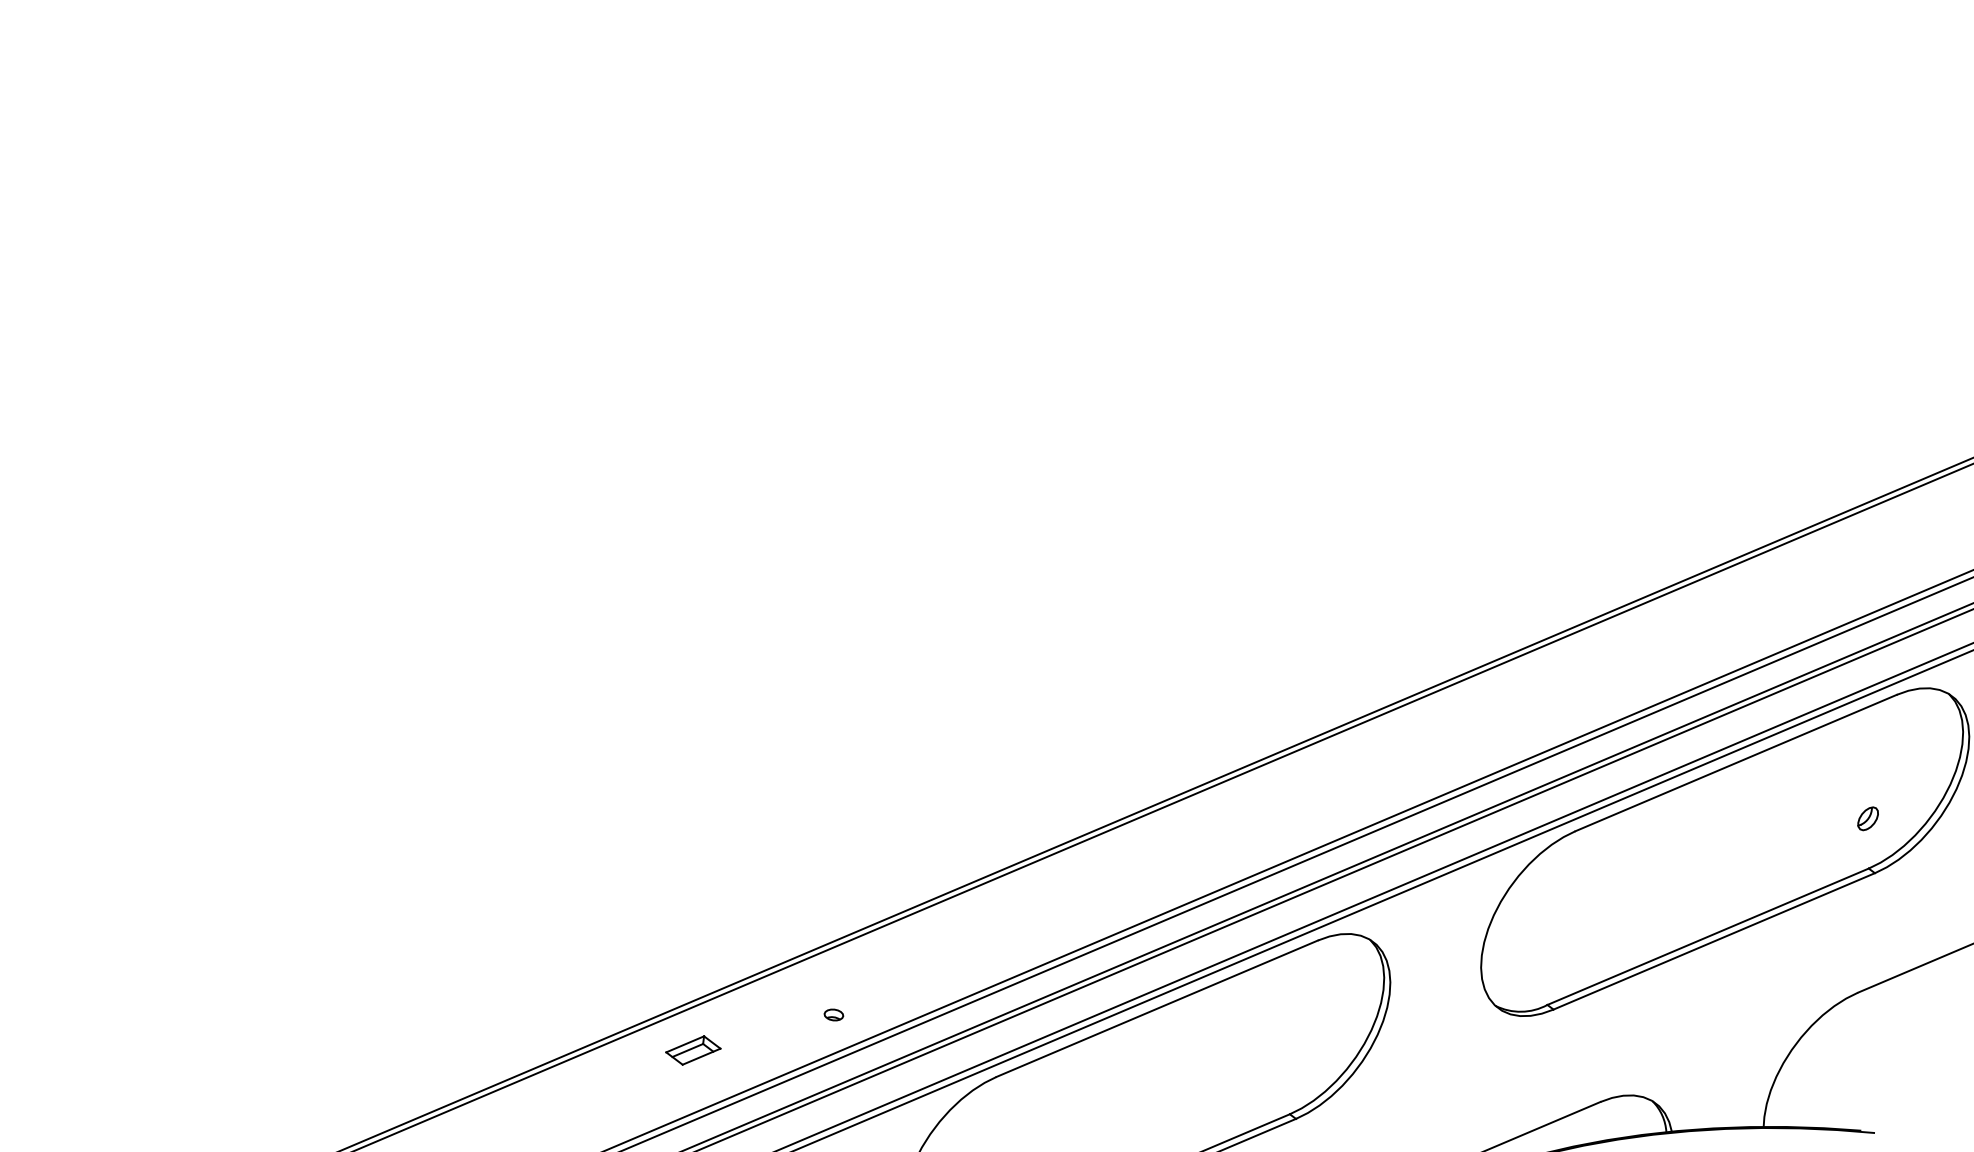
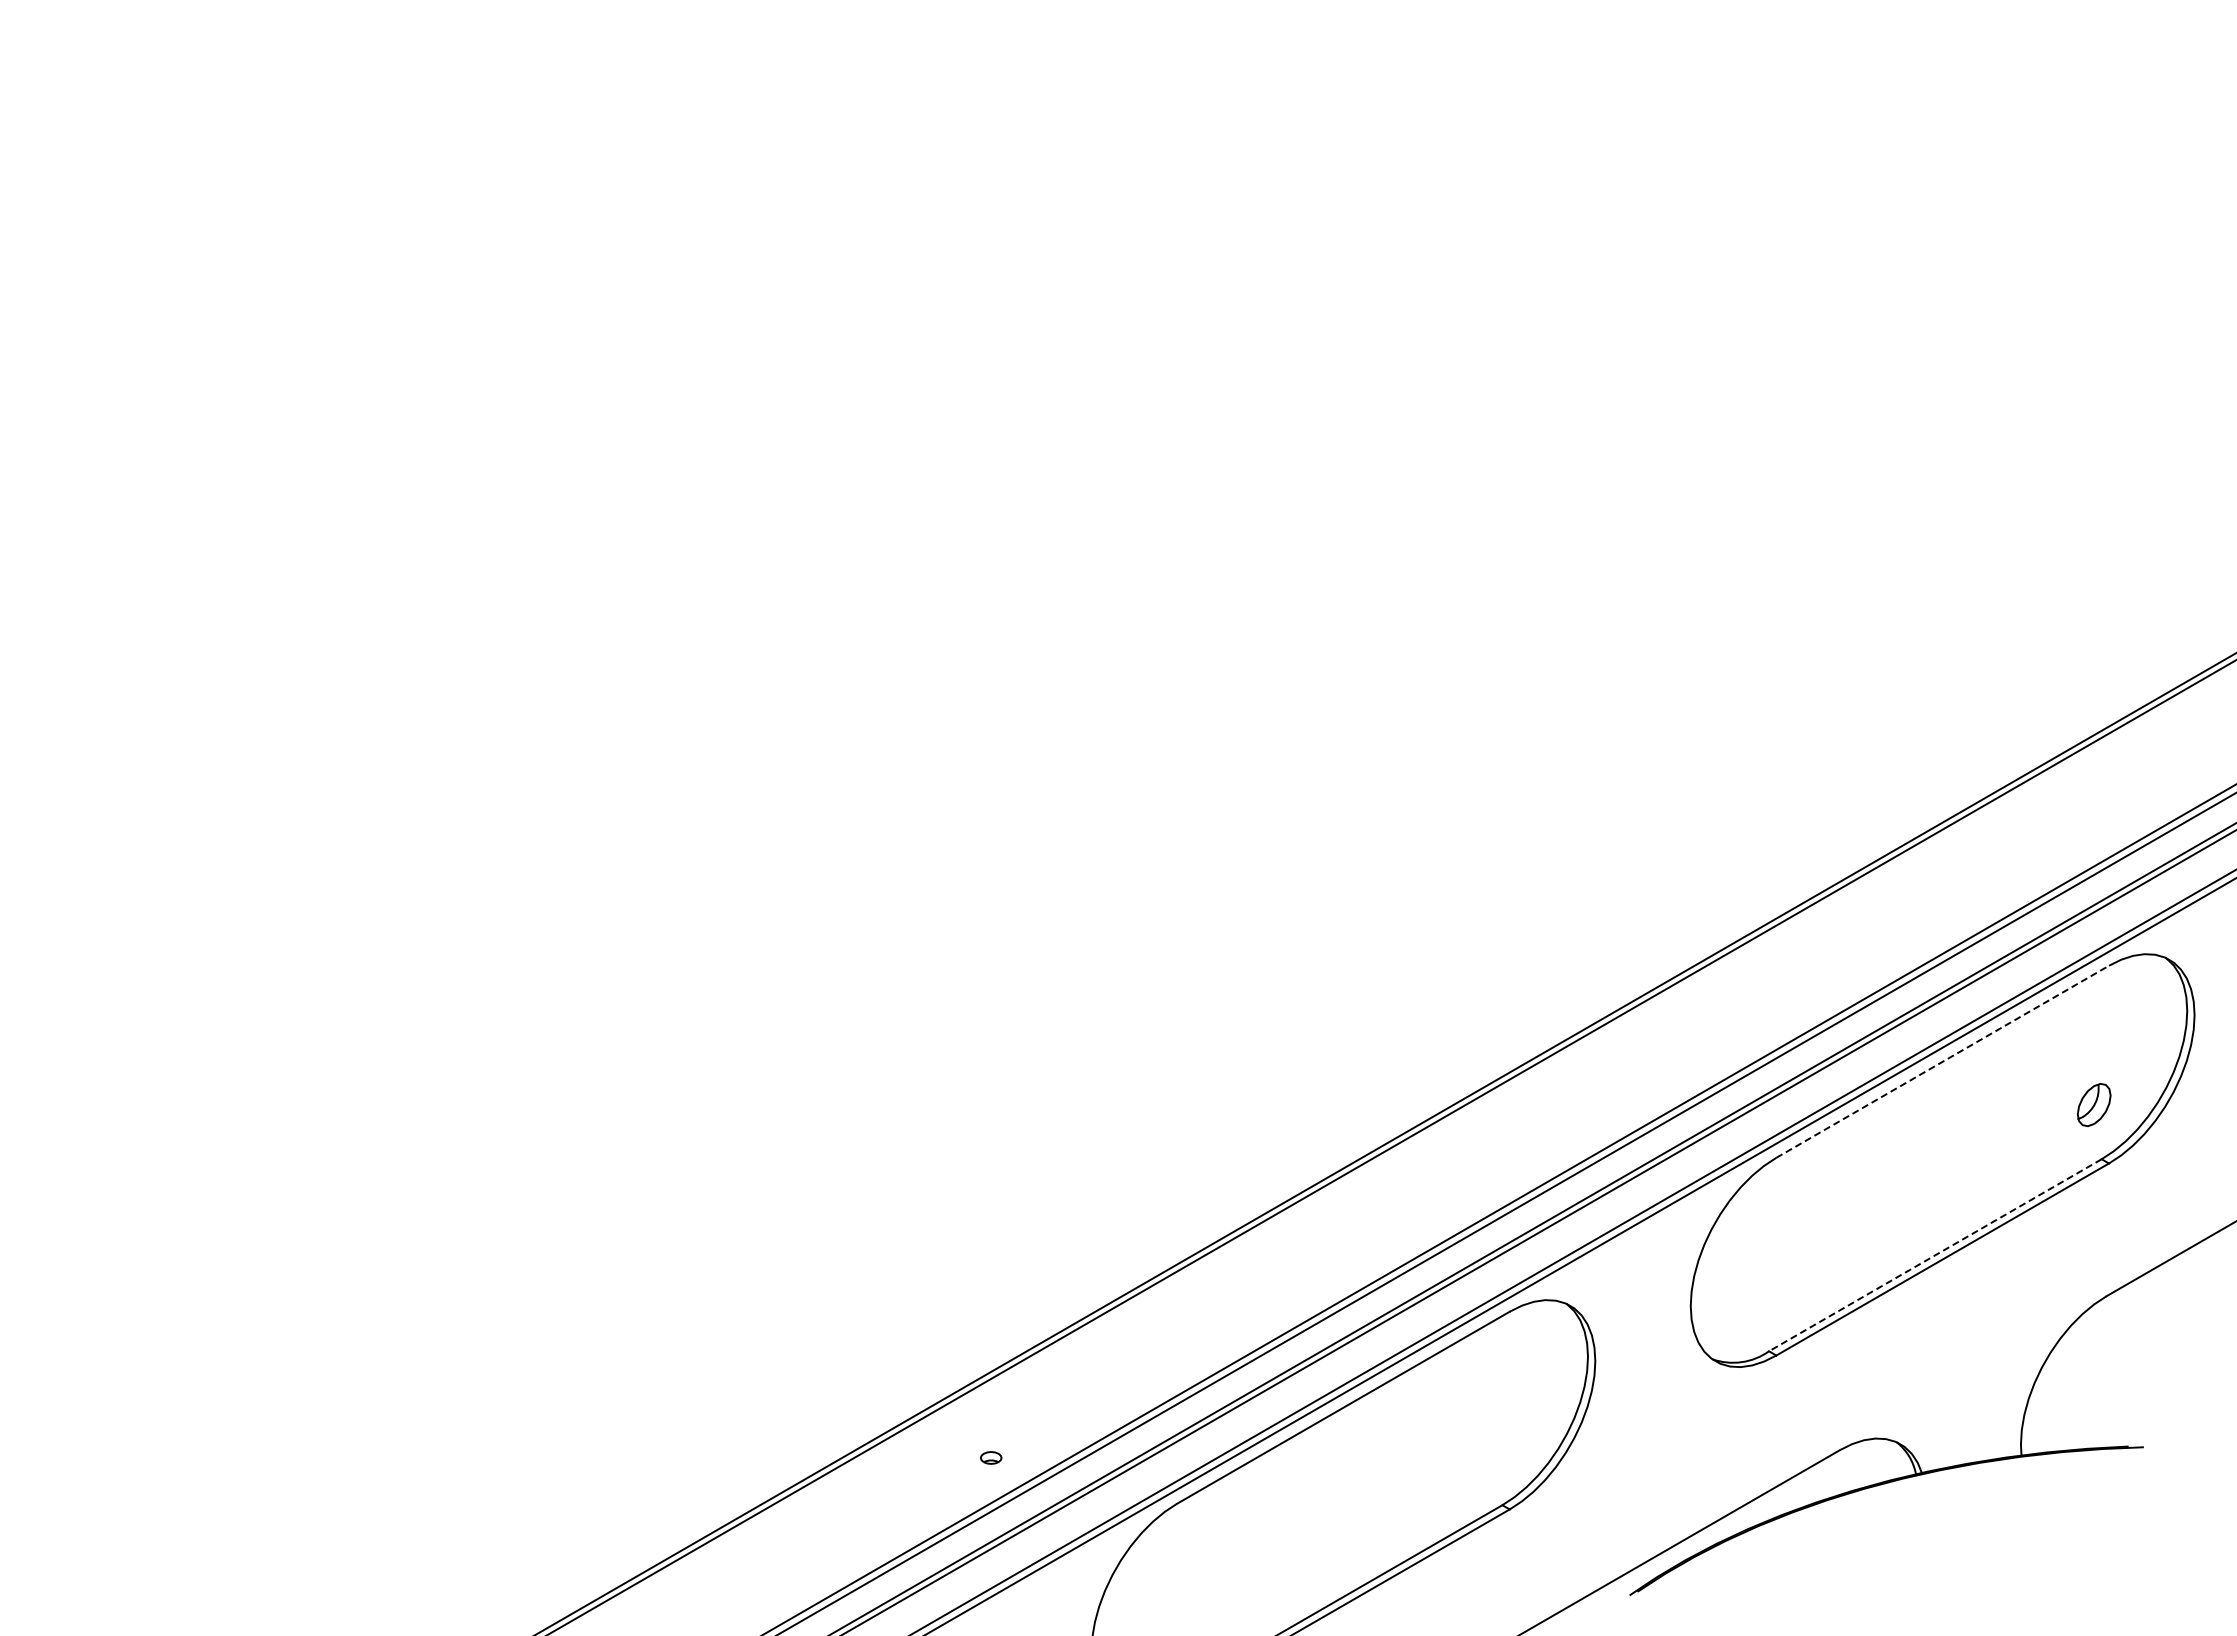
line: (1736, 762) -> (1943, 1061), solid -> dashed
part: (1868, 818) -> (2094, 1104), size x1.6
line: (1707, 936) -> (1934, 1255), solid -> dashed
part: (693, 1050) -> (842, 1515), removed

